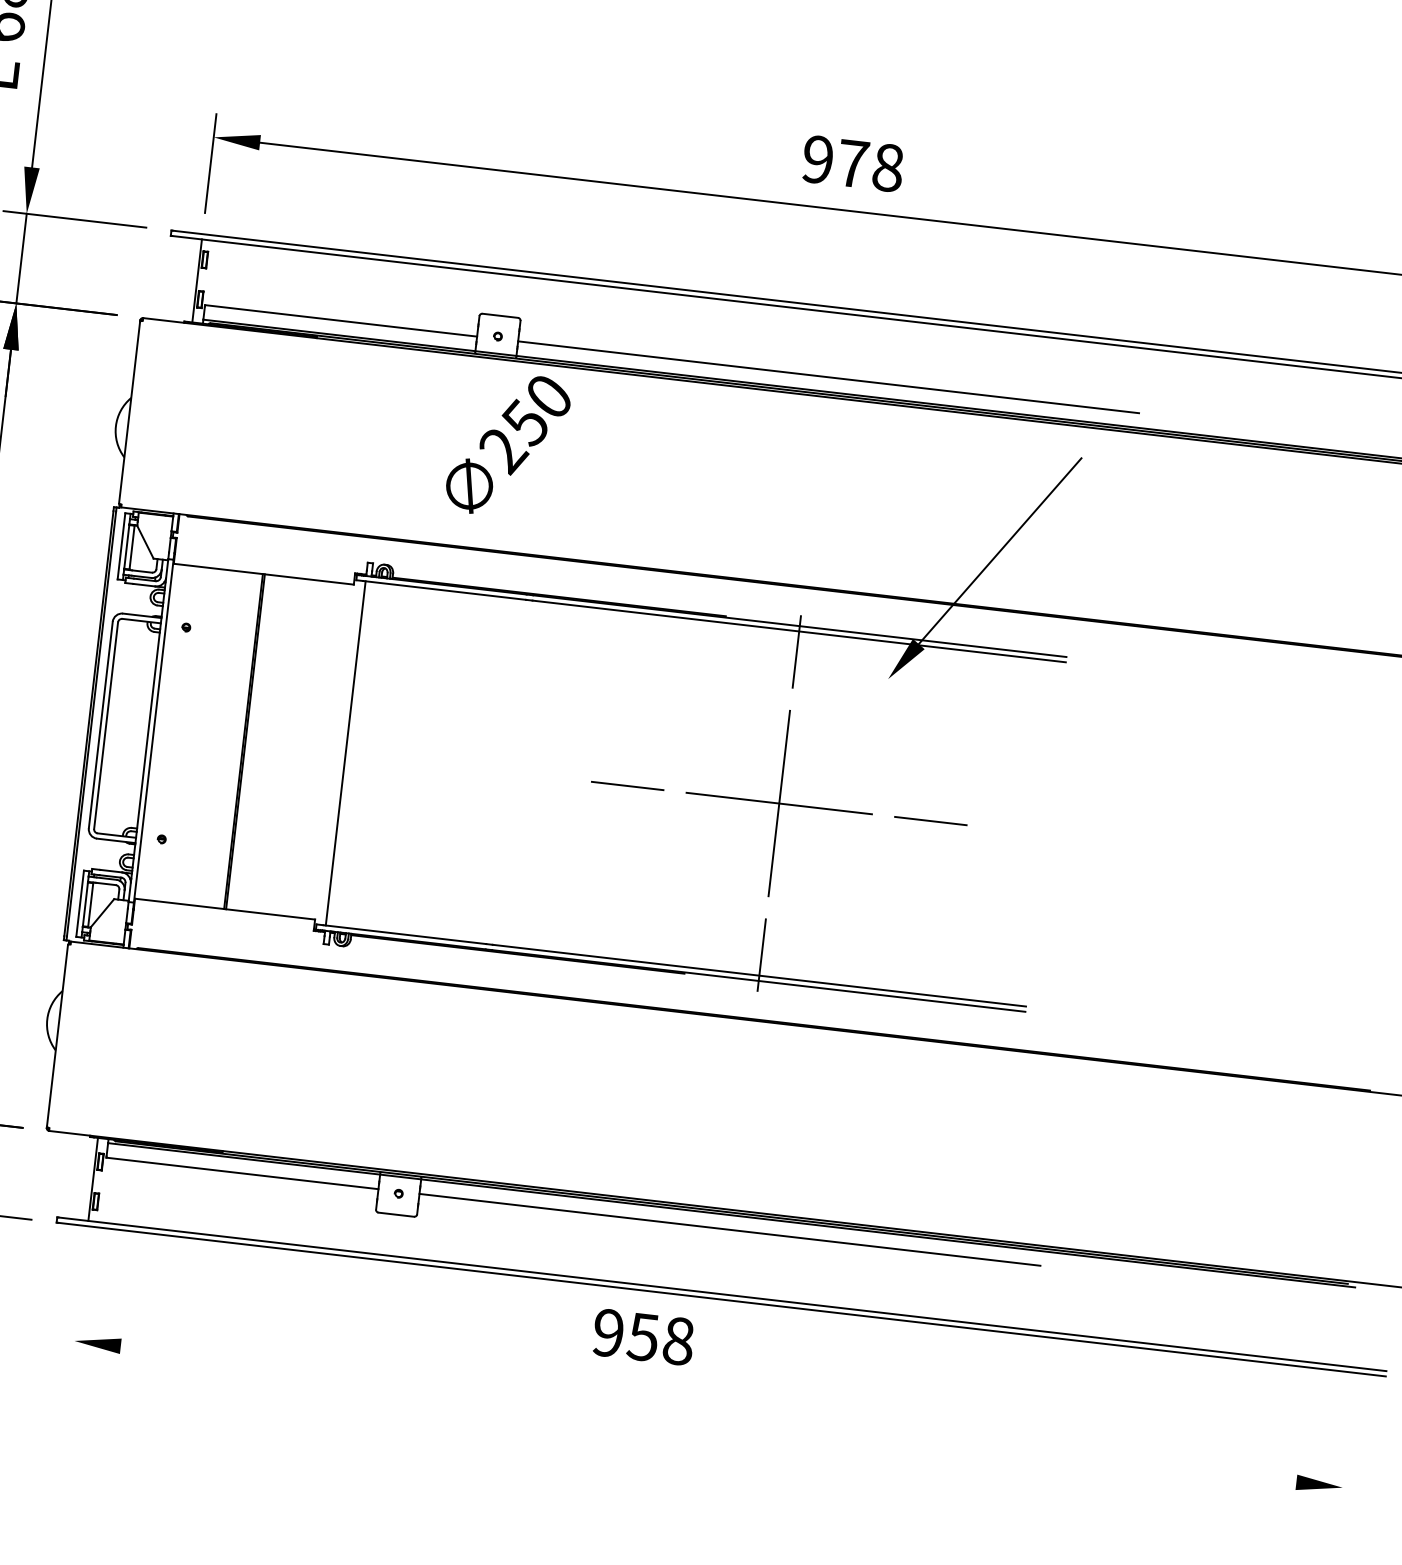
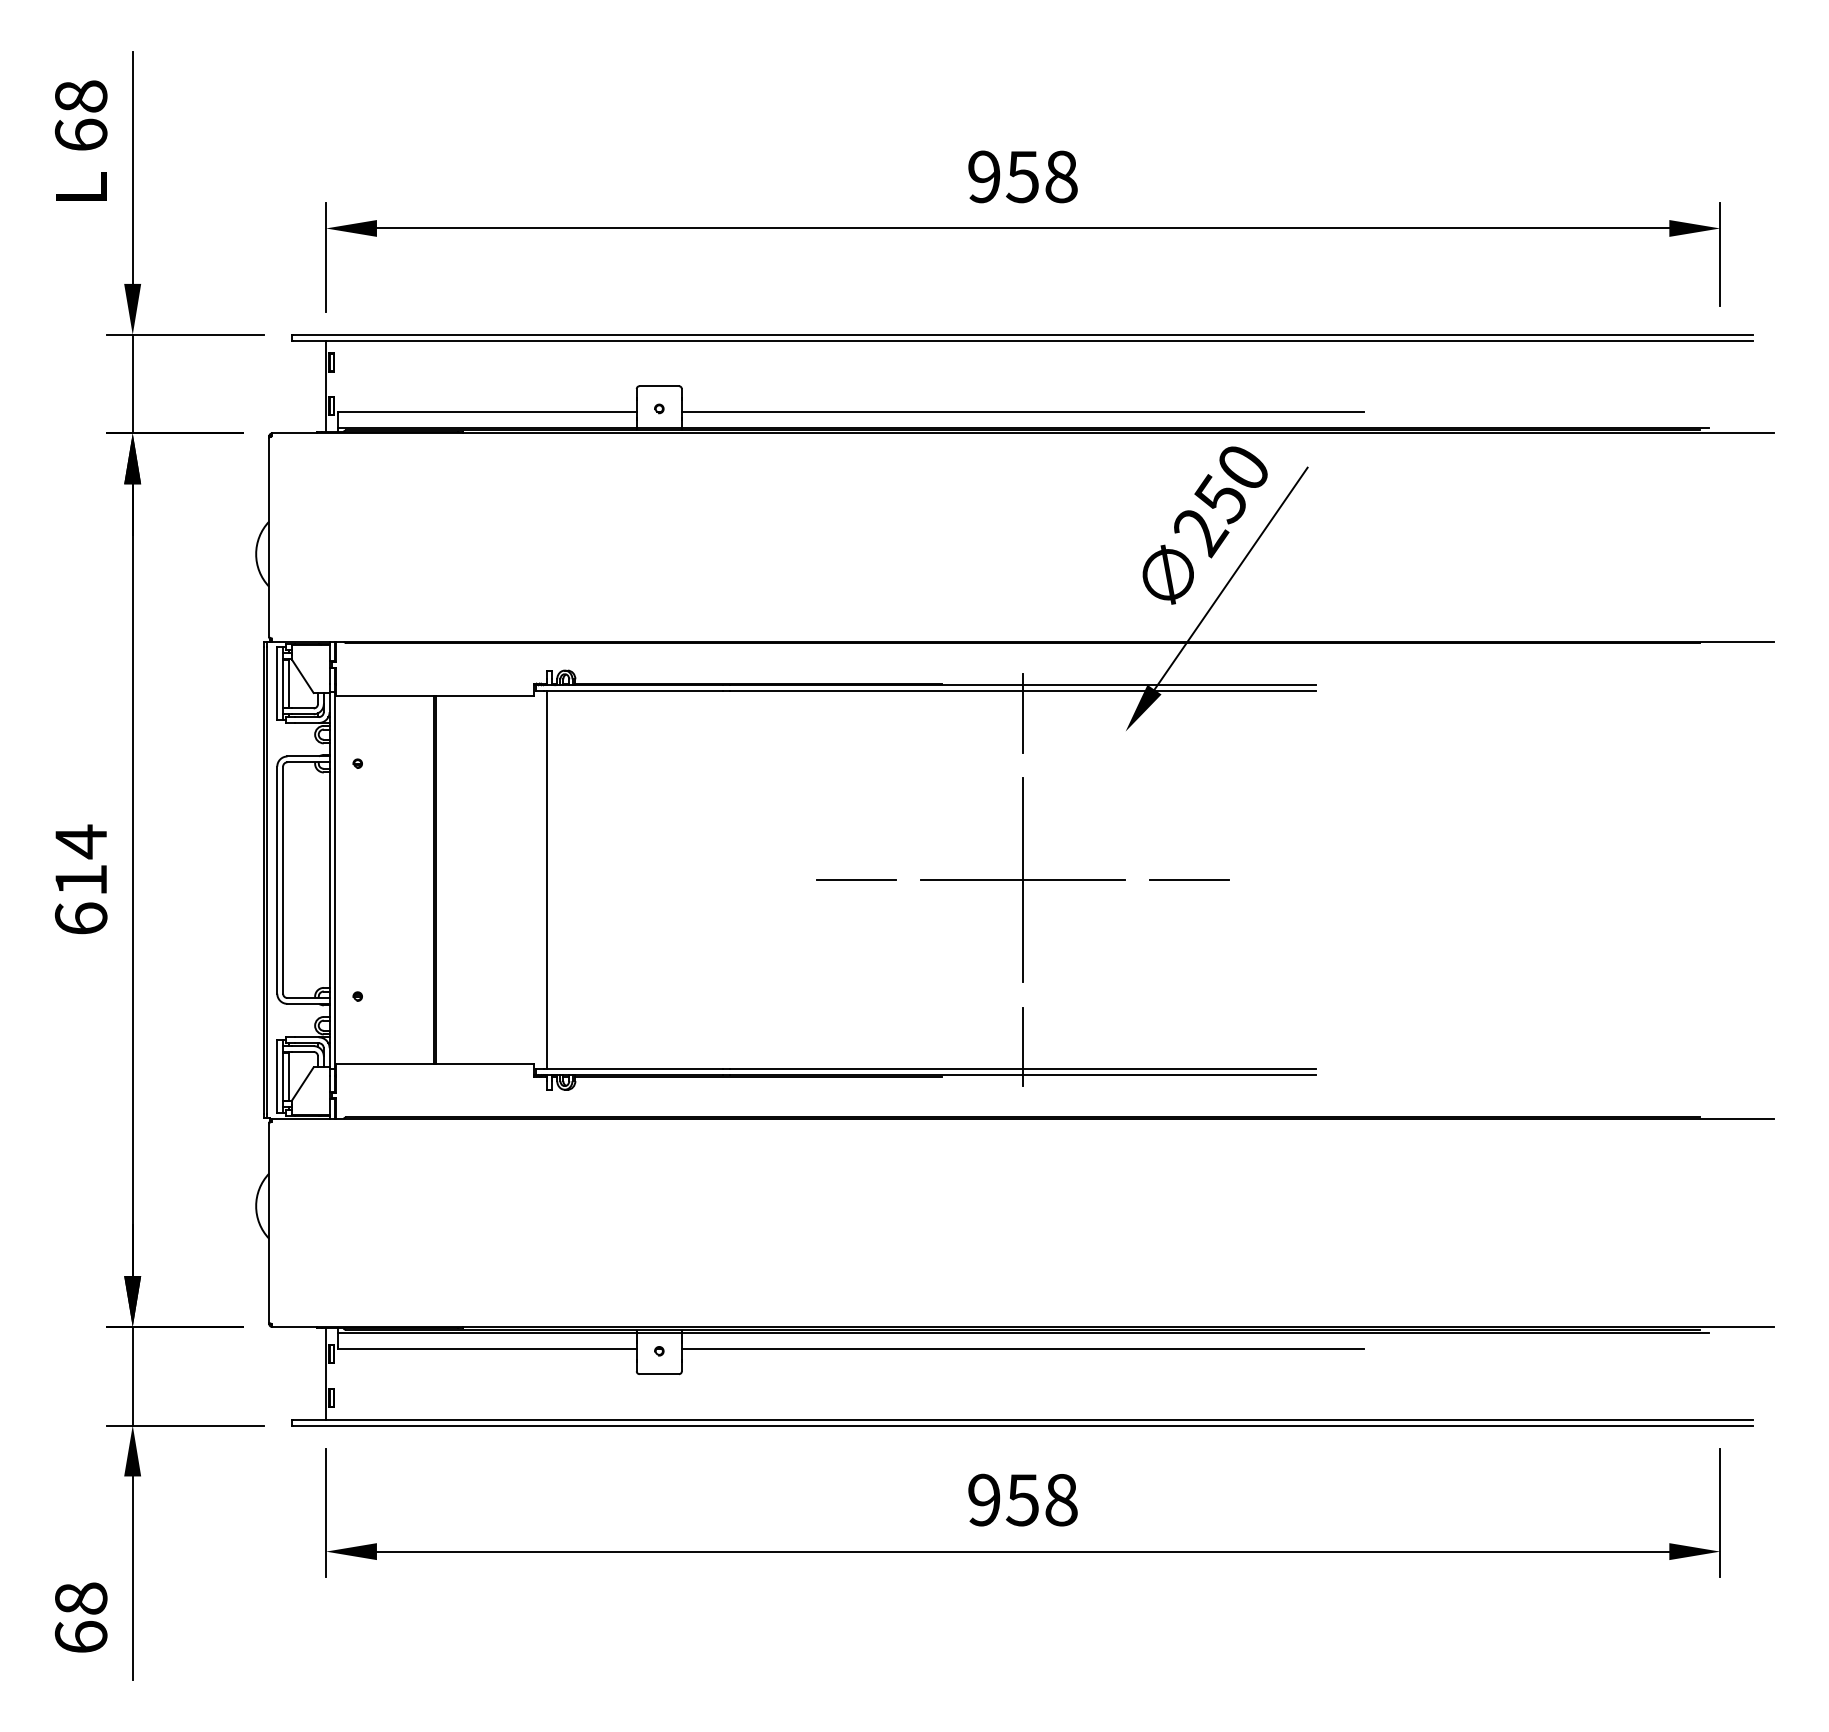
text: (852, 164) -> (1022, 177), 978 -> 958
text: (507, 445) -> (1204, 525), moved
line: (79, 1305) -> (326, 1512), added
text: (643, 1336) -> (1022, 1499), moved
line: (708, 1414) -> (1022, 1551), added
line: (1347, 1452) -> (1720, 1512), added

